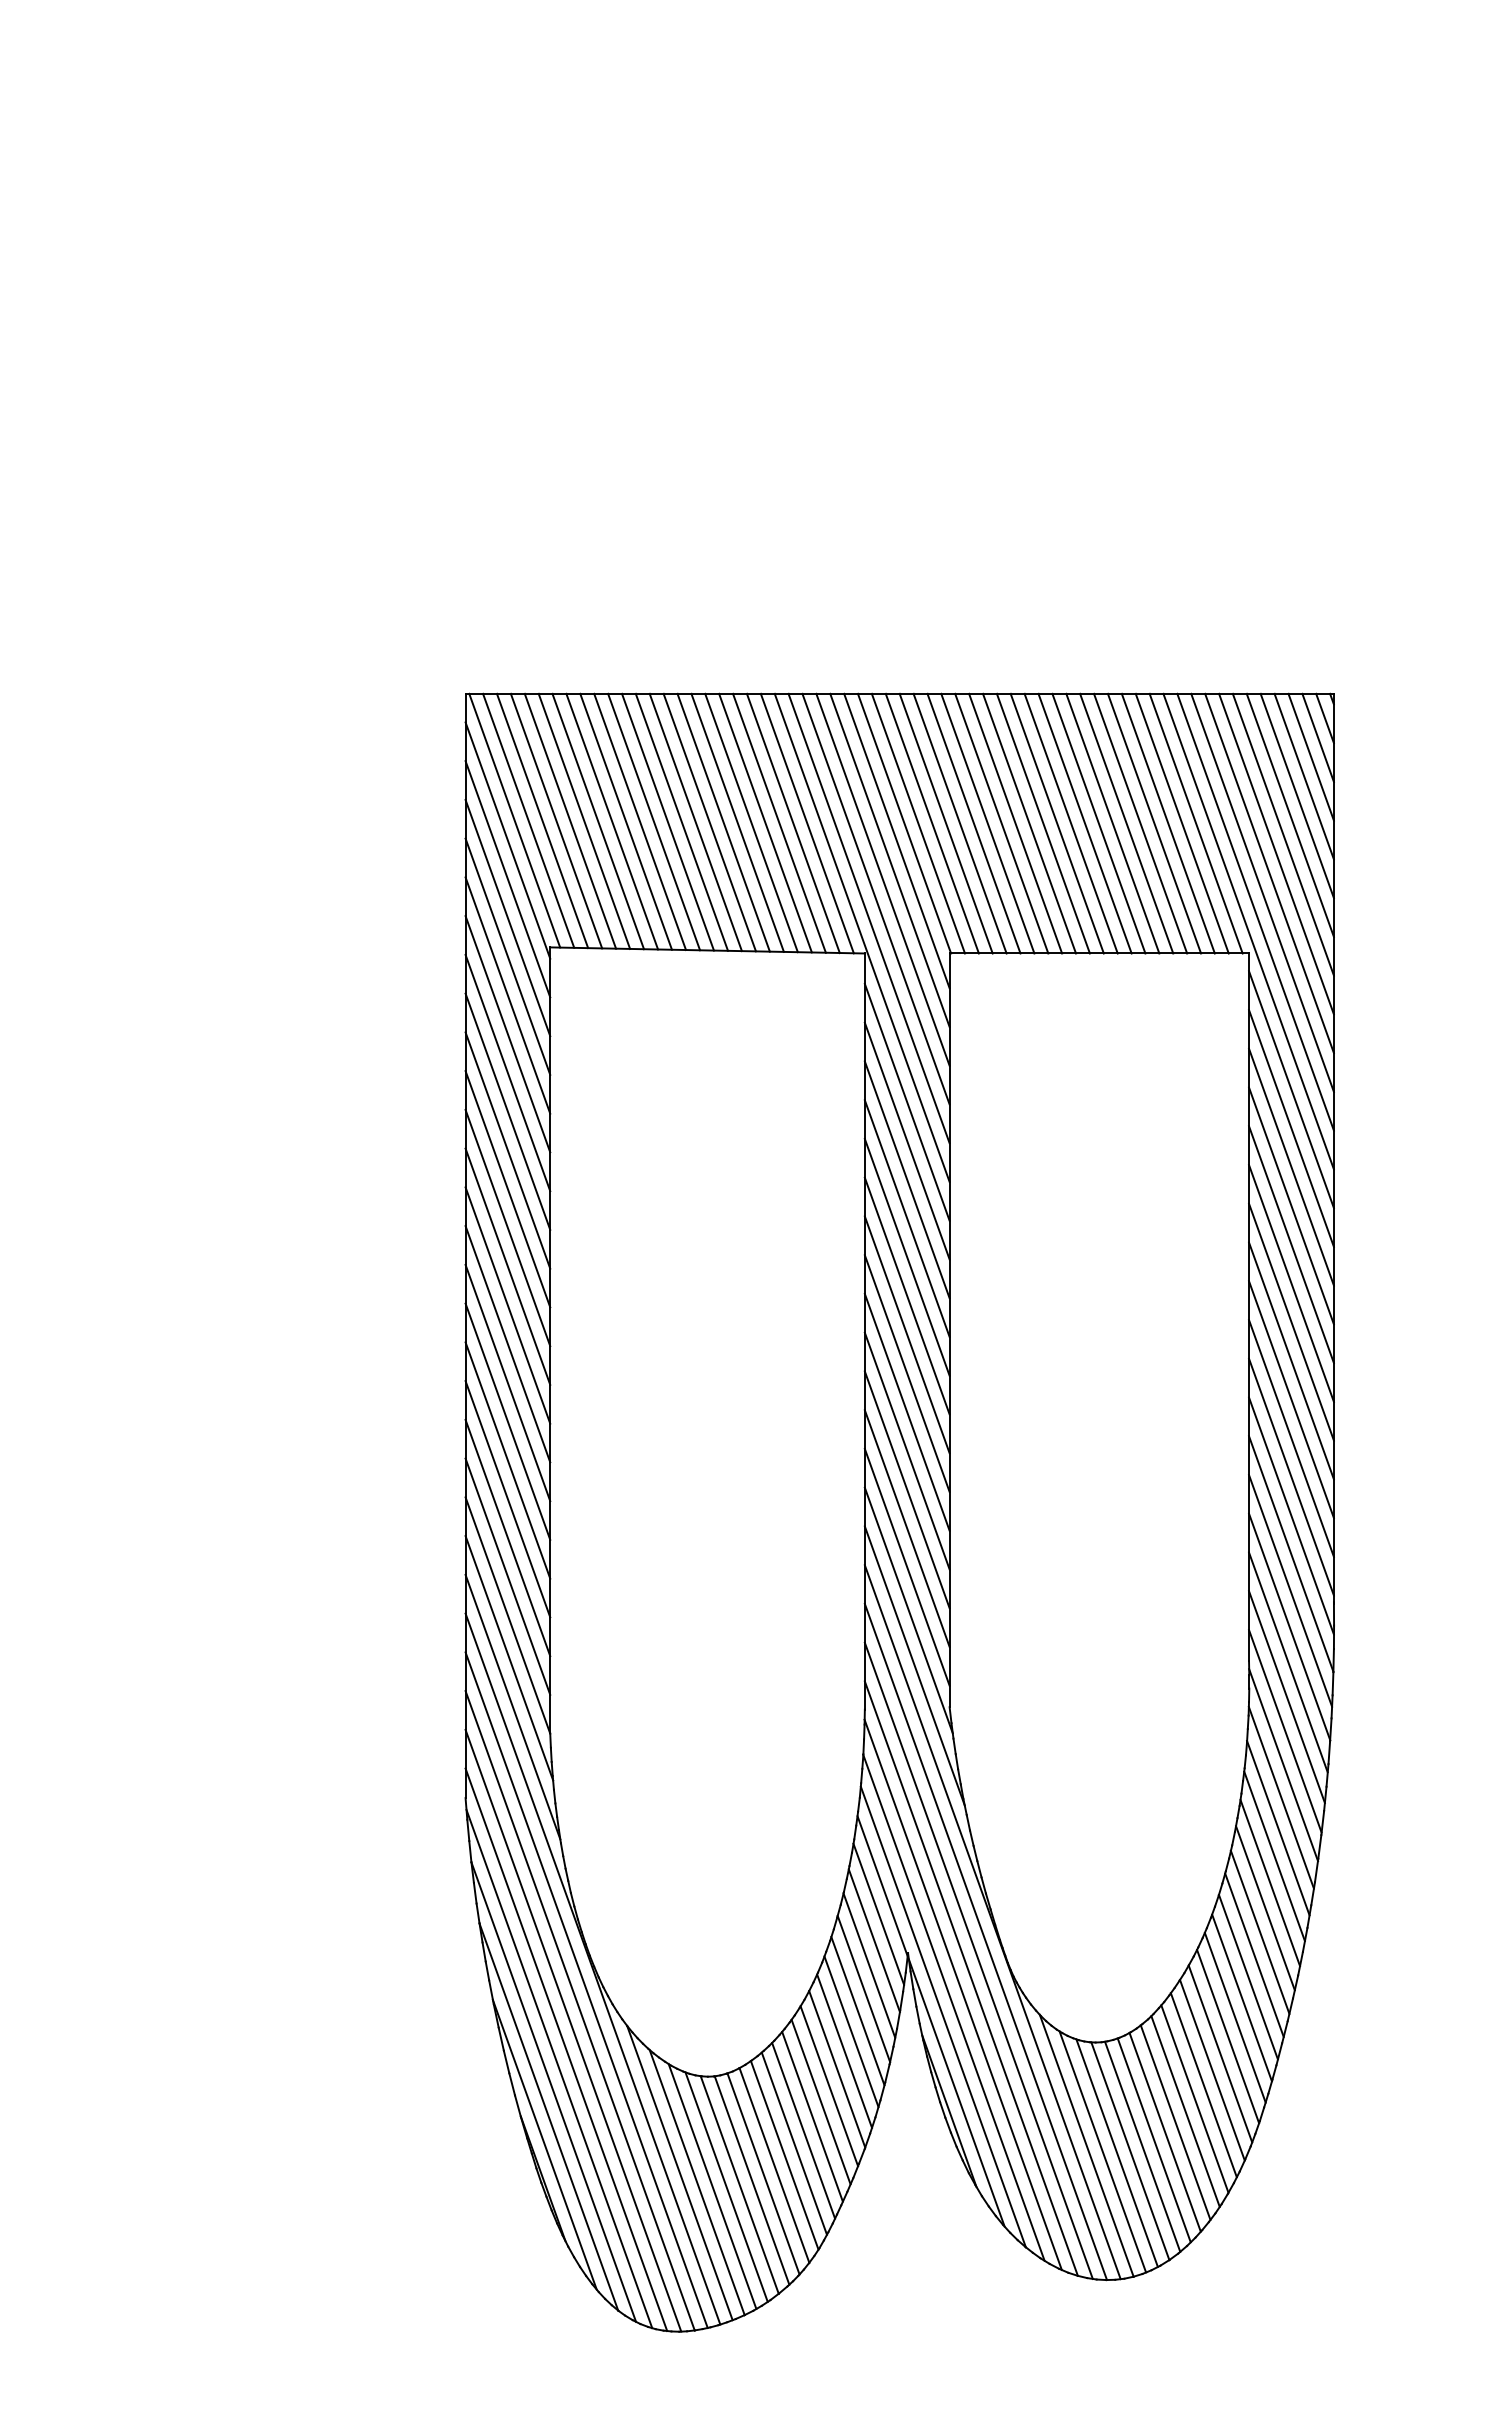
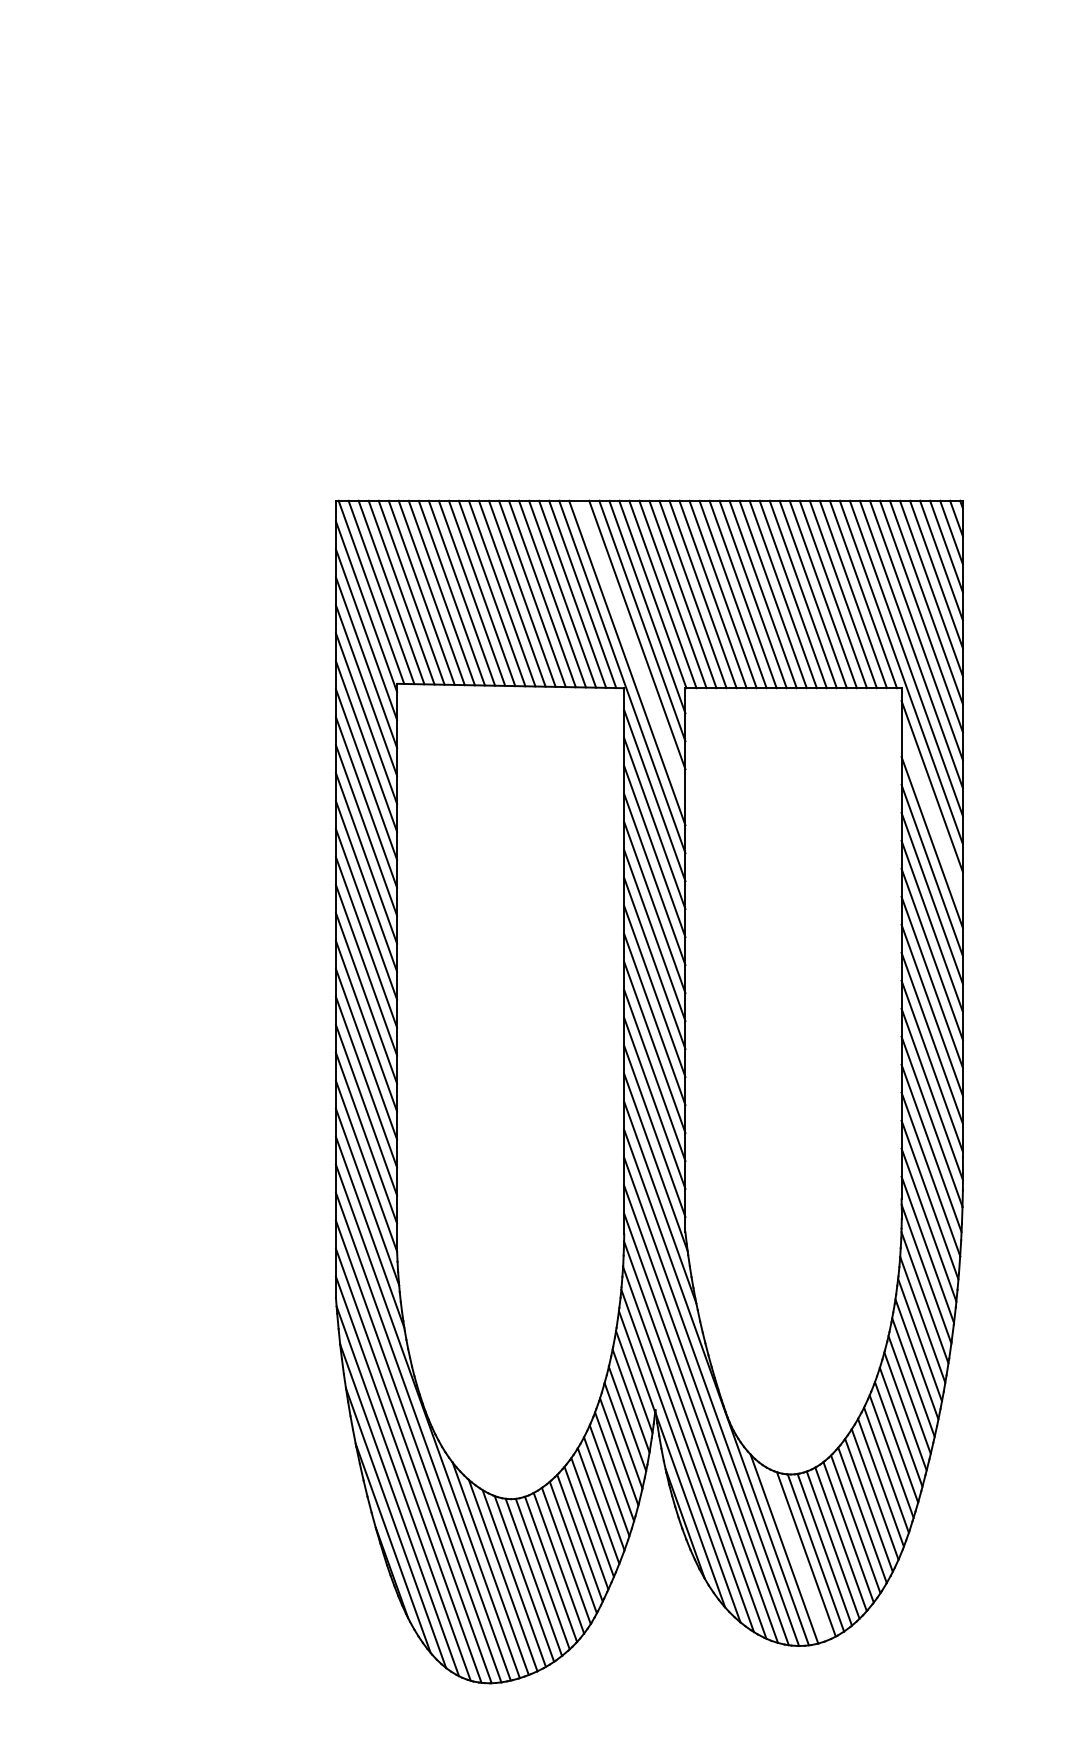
line: (875, 898) -> (631, 648), removed
line: (1291, 1128) -> (932, 814), removed
line: (1102, 2151) -> (795, 1553), removed

